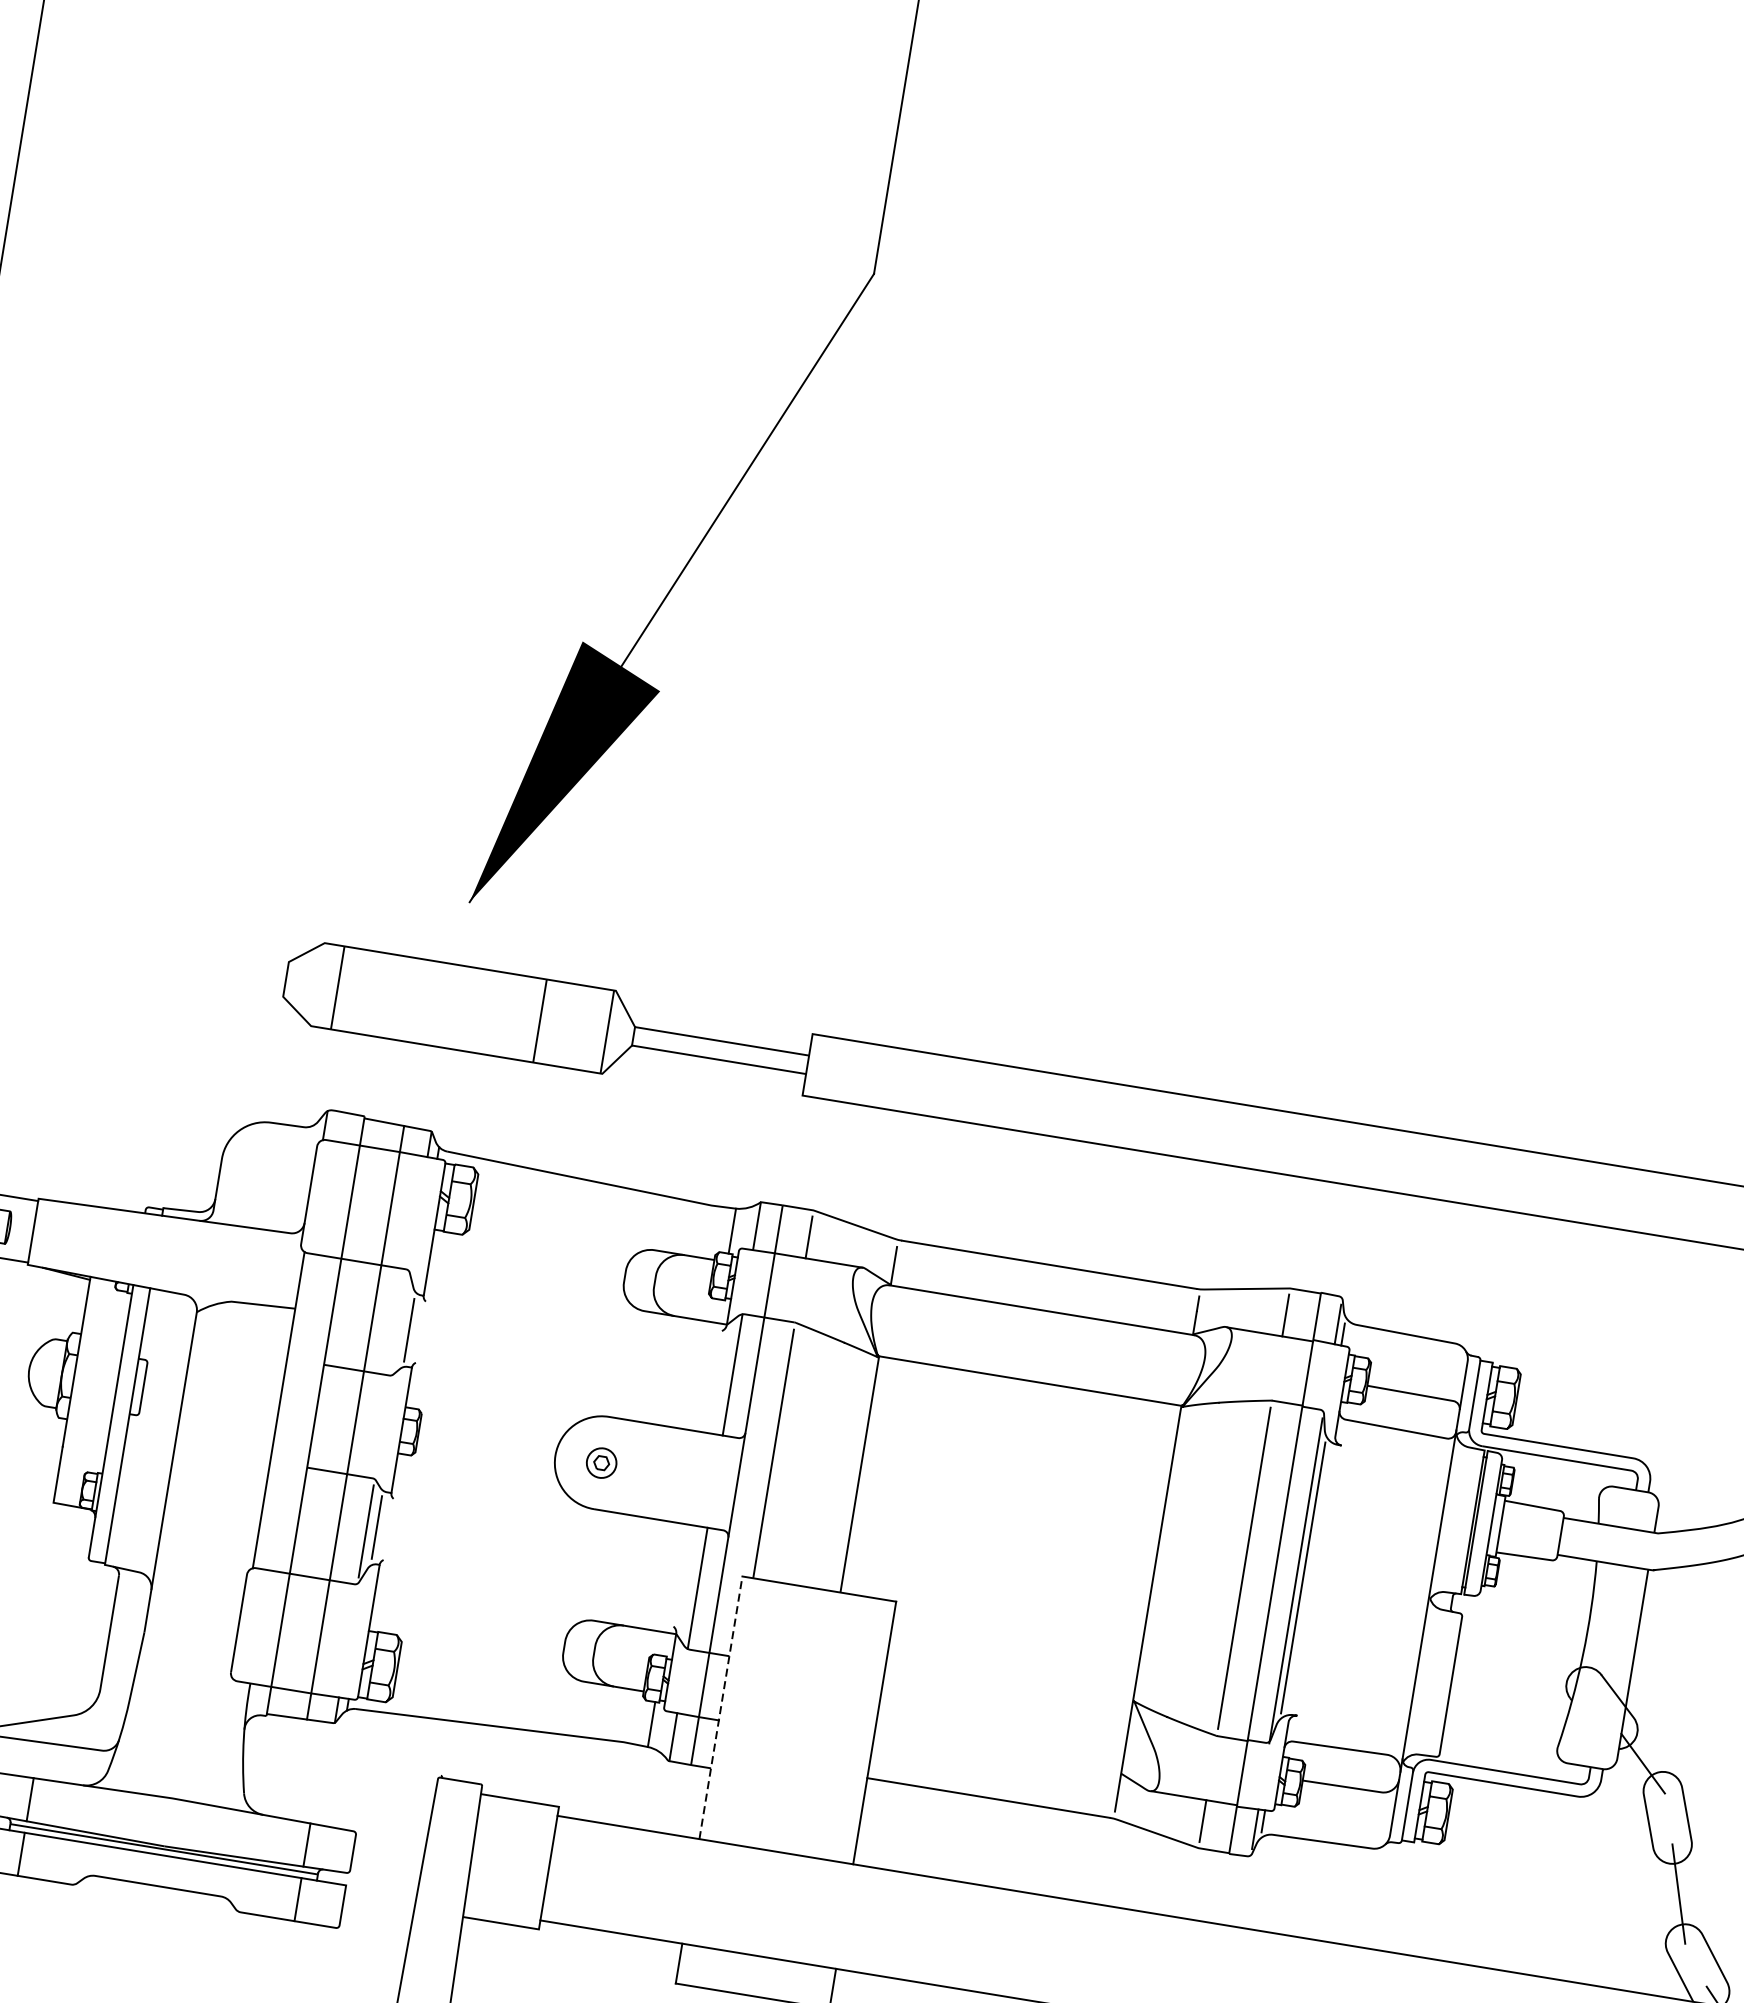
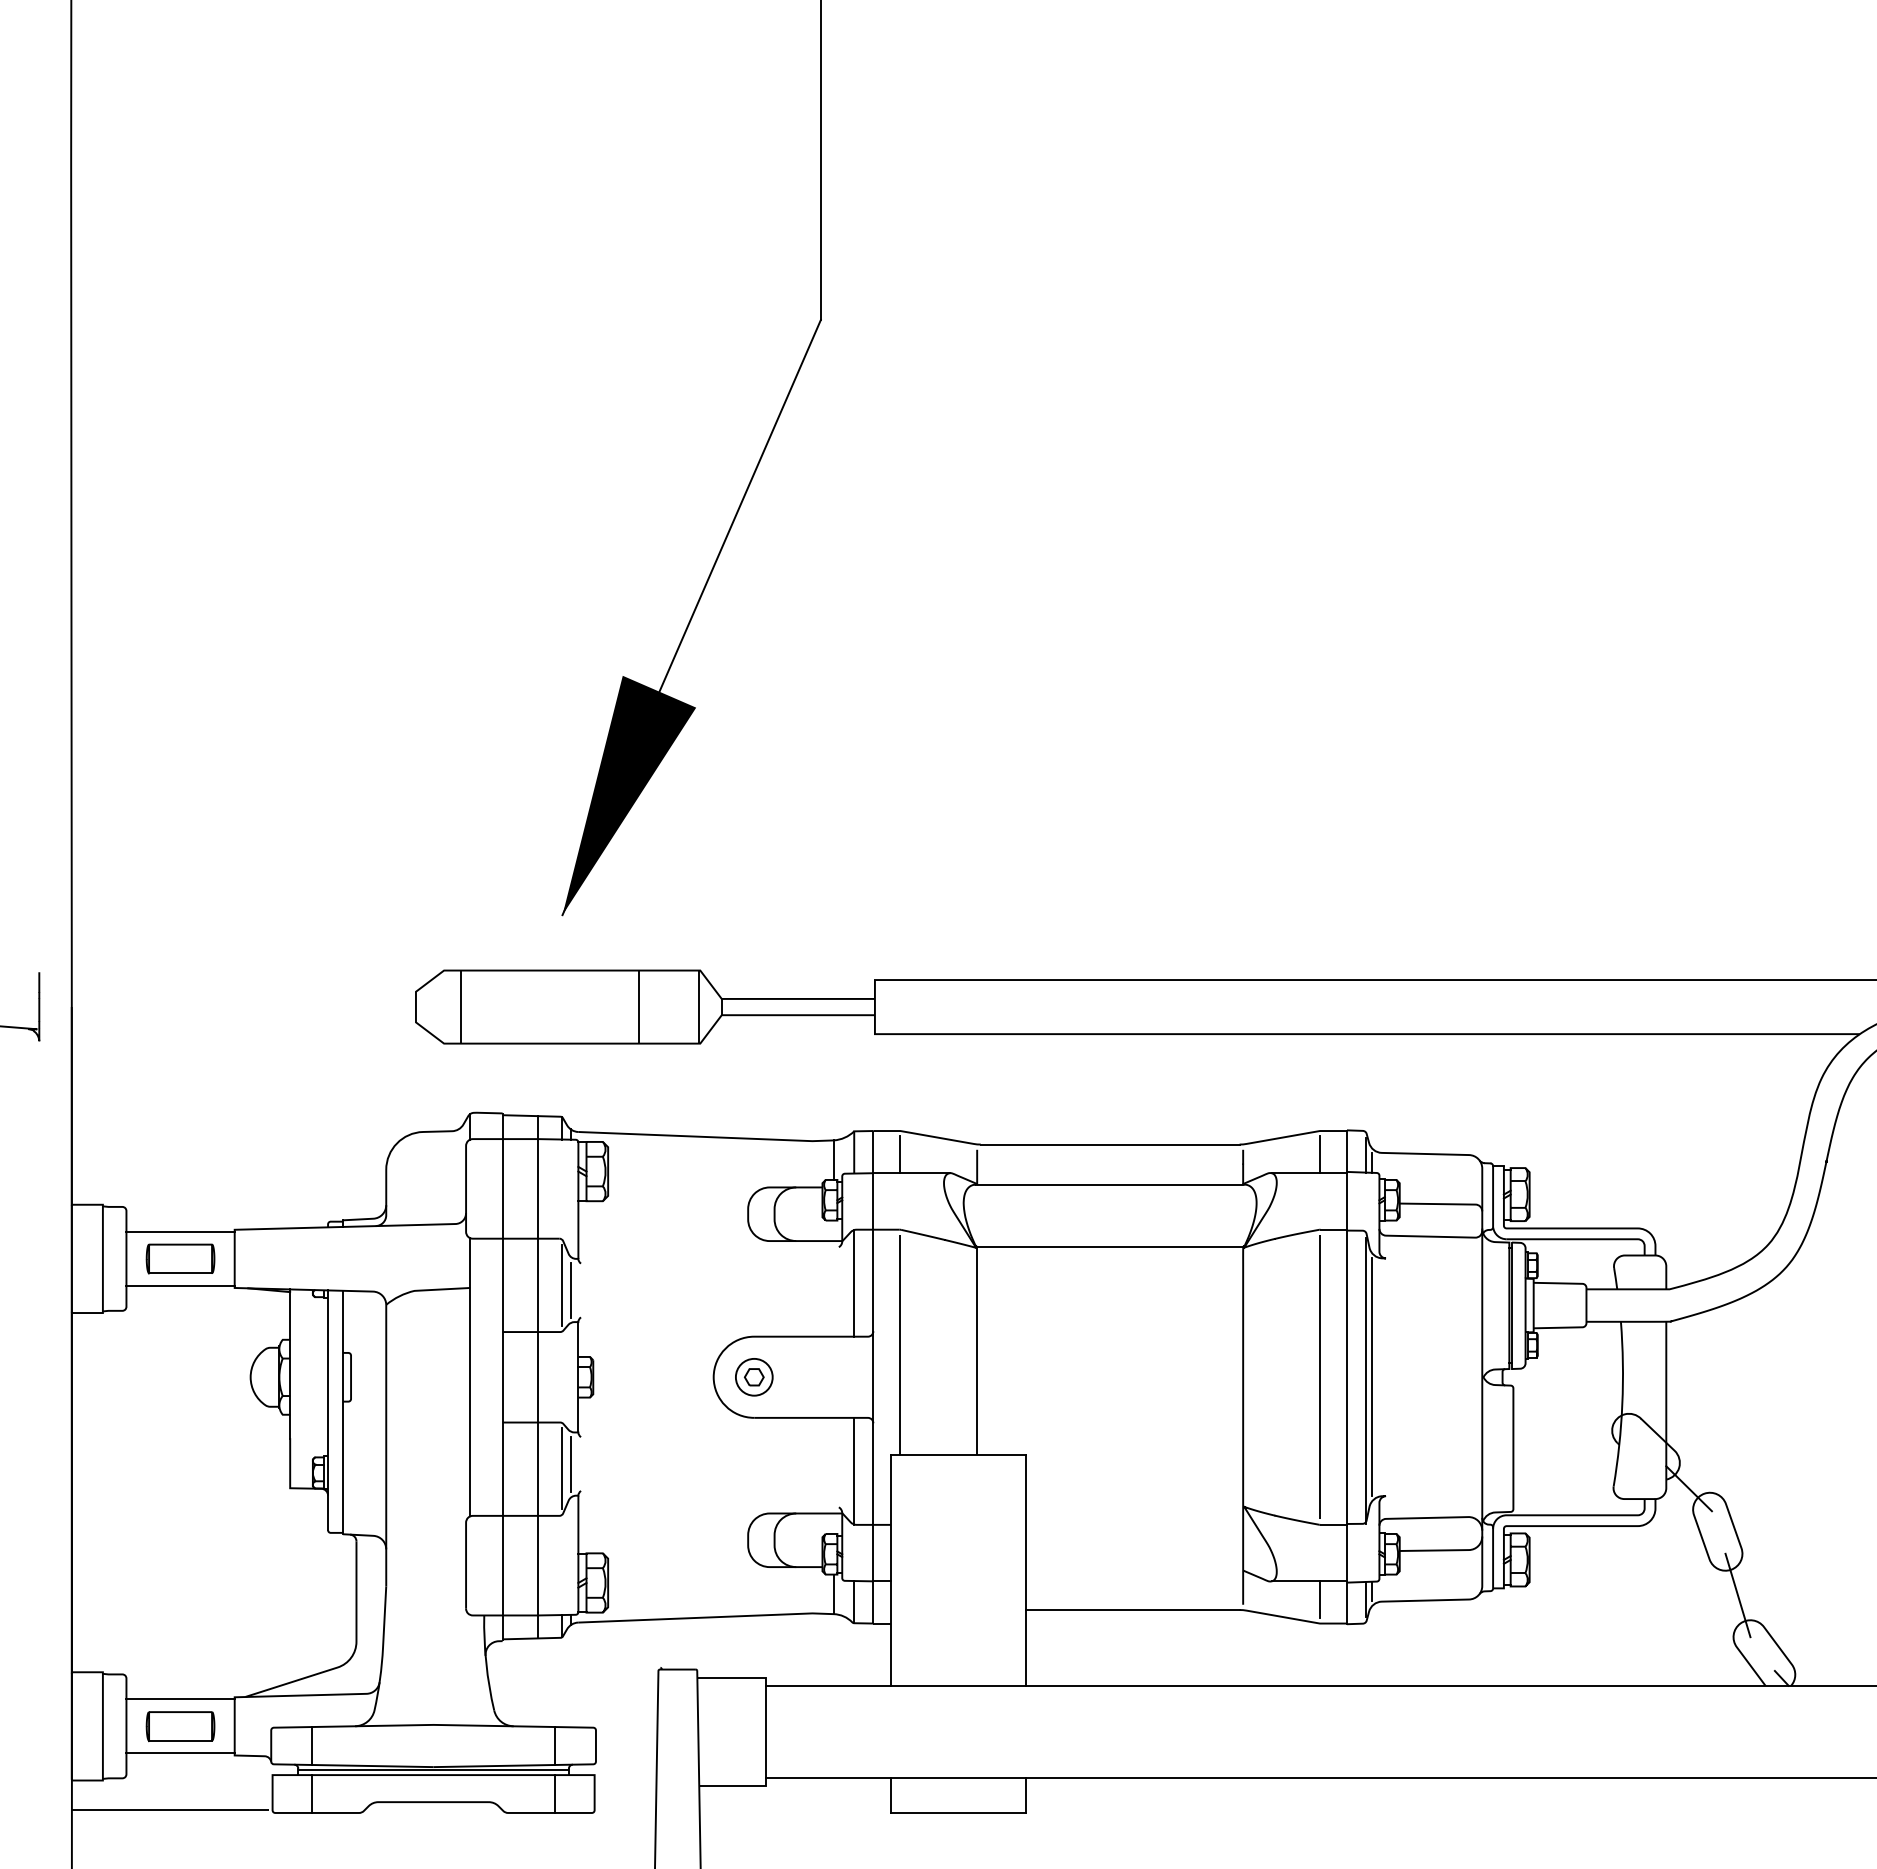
line: (400, 1323) -> (562, 1285), added
part: (601, 1463) -> (754, 1377), size x1.43
line: (720, 1707) -> (890, 1570), dashed -> solid

